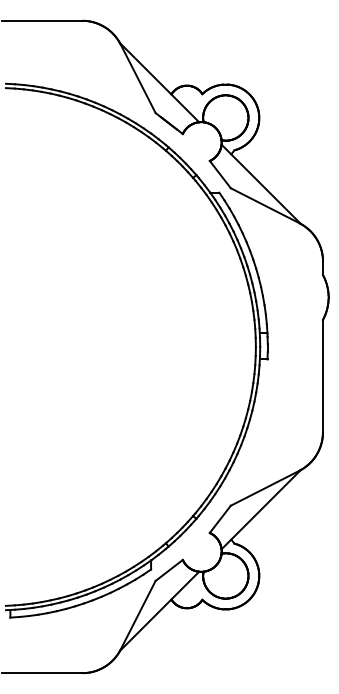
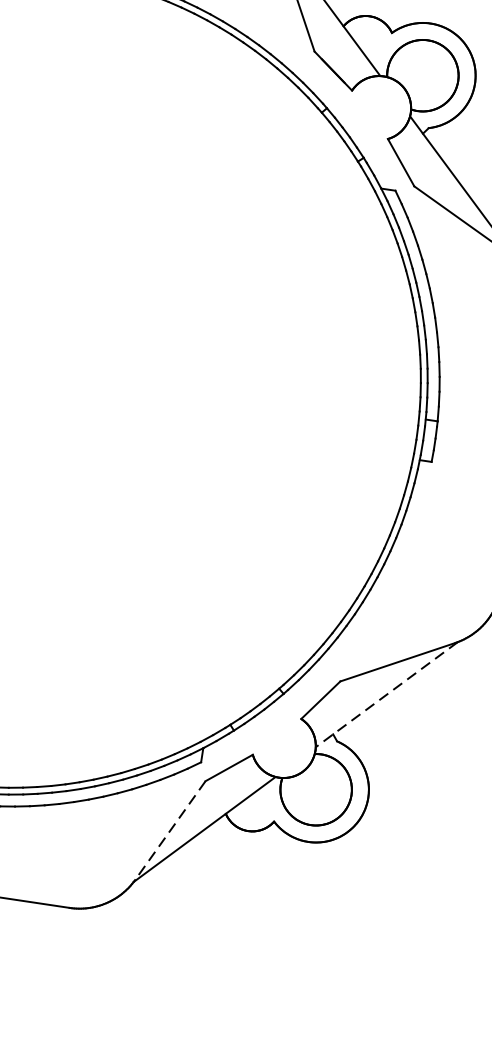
line: (261, 509) -> (387, 694), solid -> dashed
line: (138, 615) -> (170, 831), solid -> dashed

